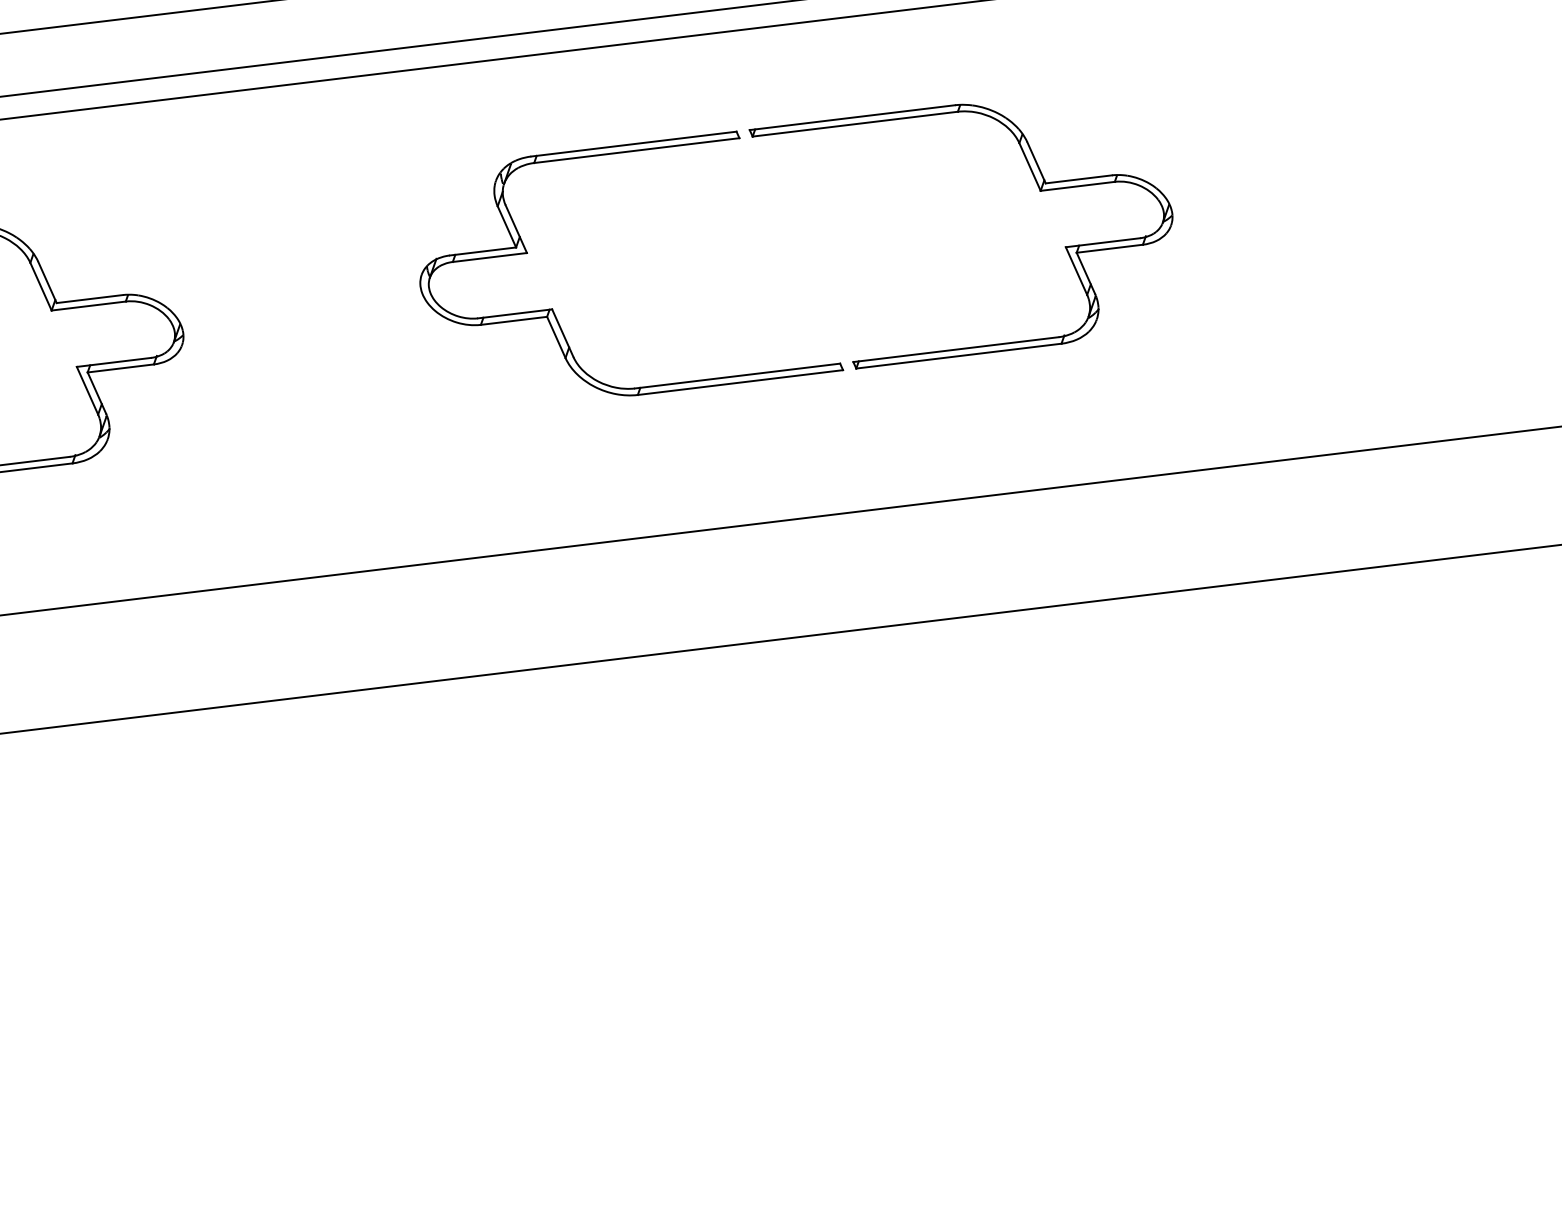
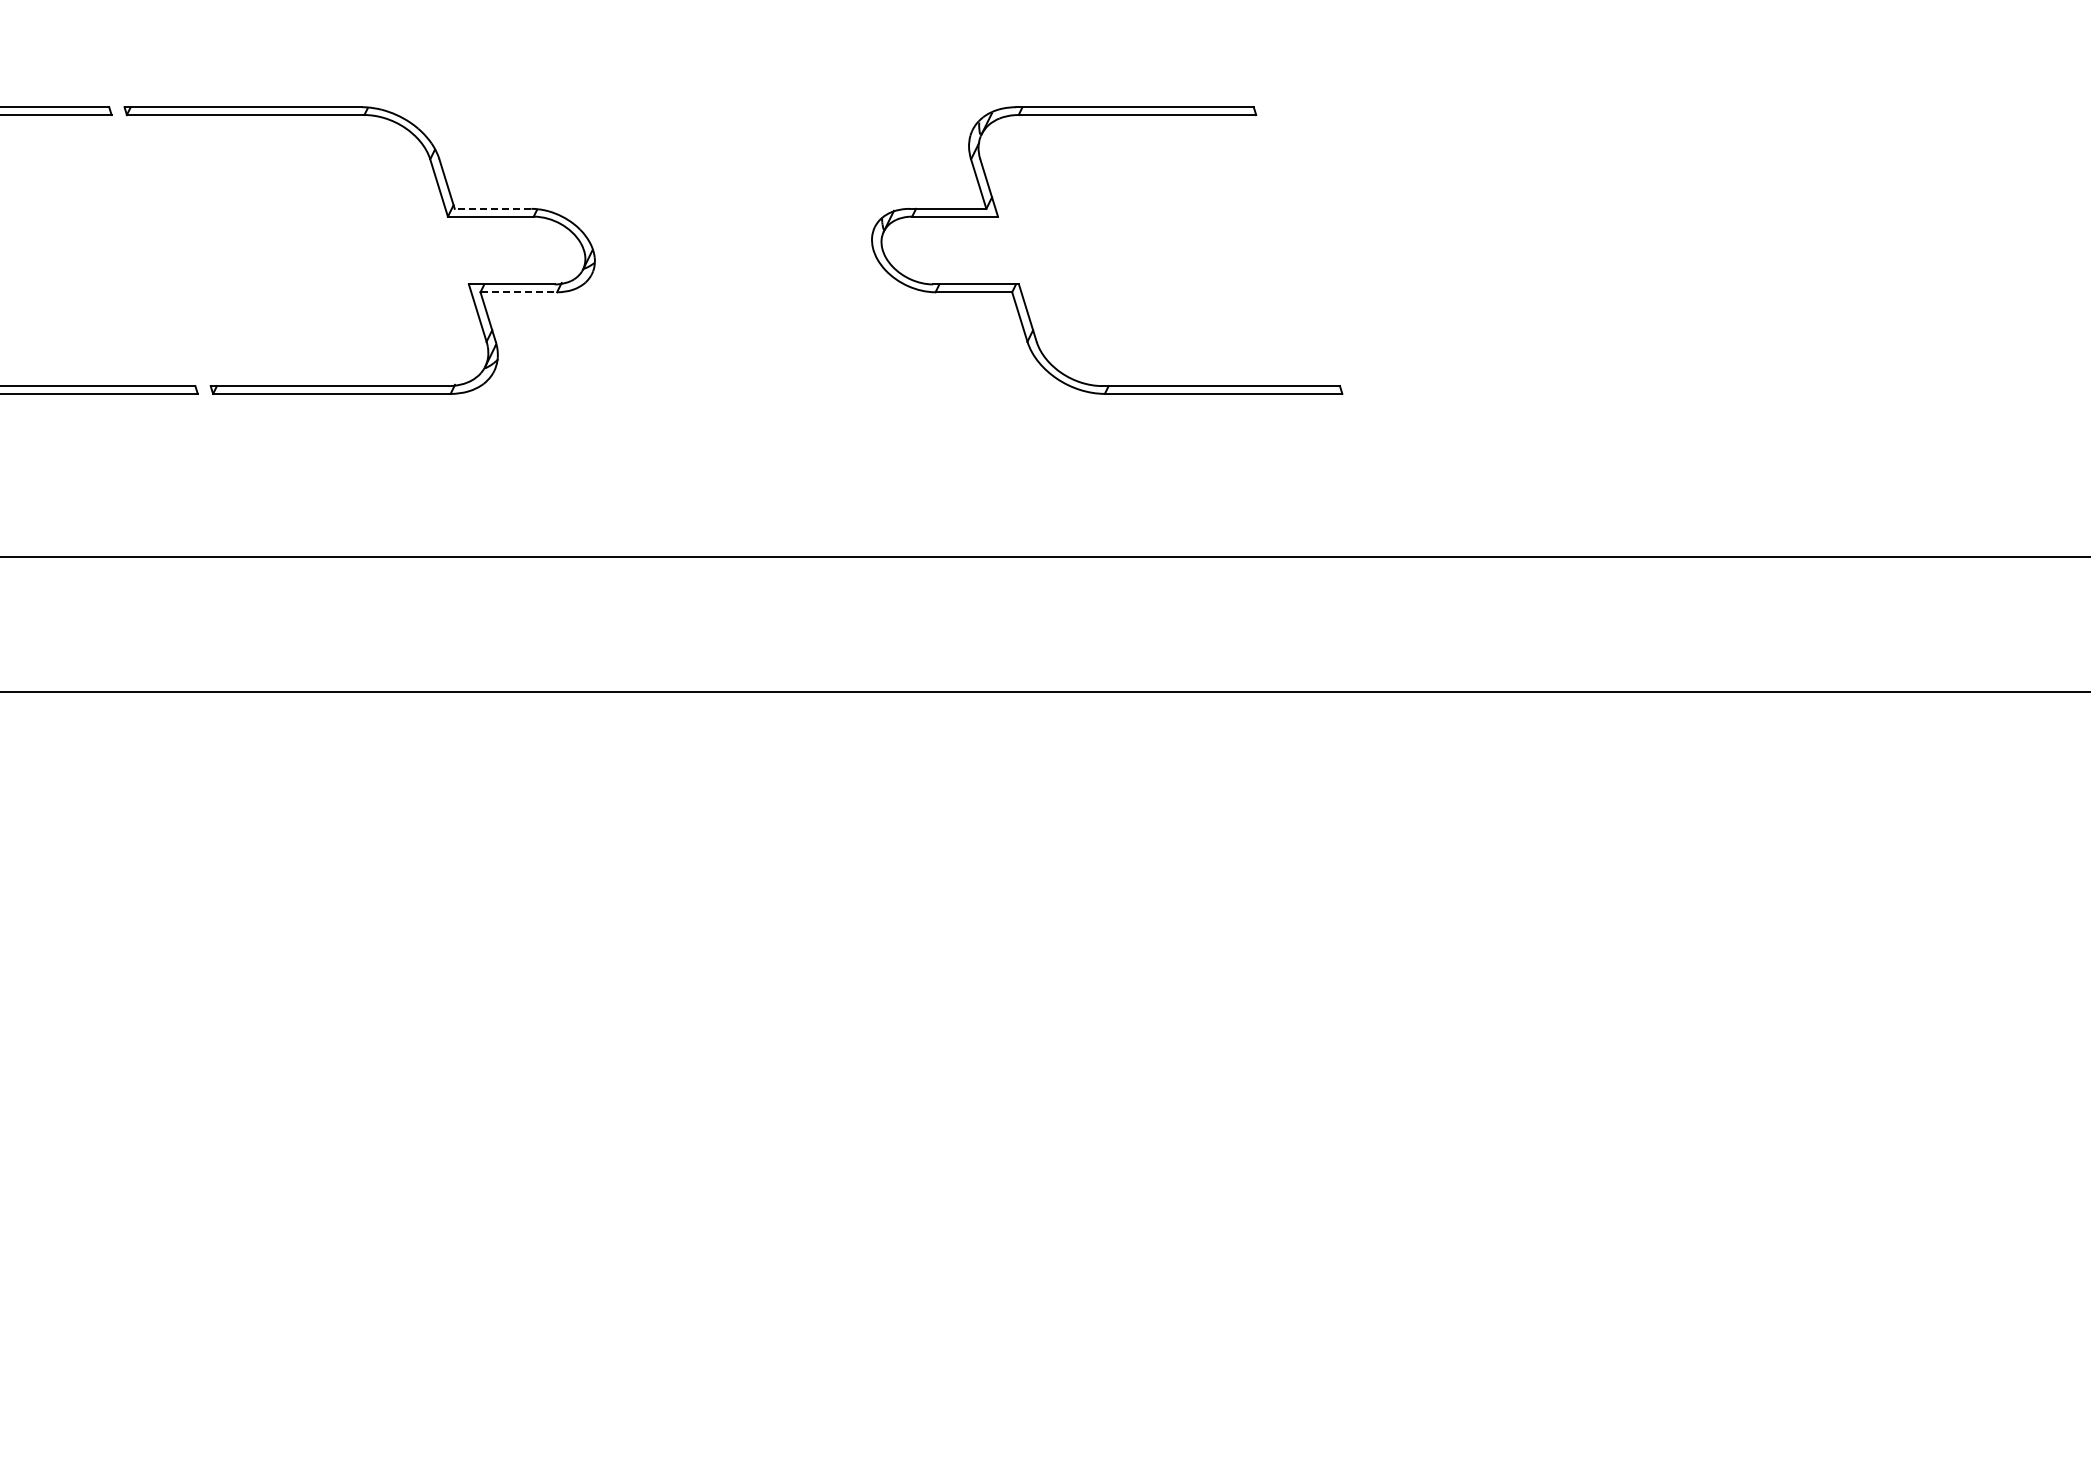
part: (1039, 191) -> (1591, 217), removed
line: (89, 298) -> (492, 208), solid -> dashed
line: (121, 368) -> (519, 292), solid -> dashed

